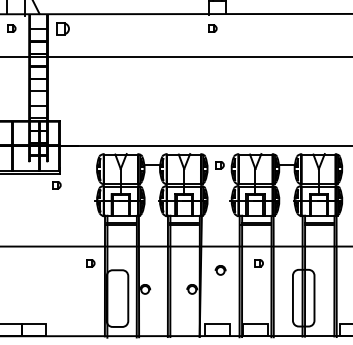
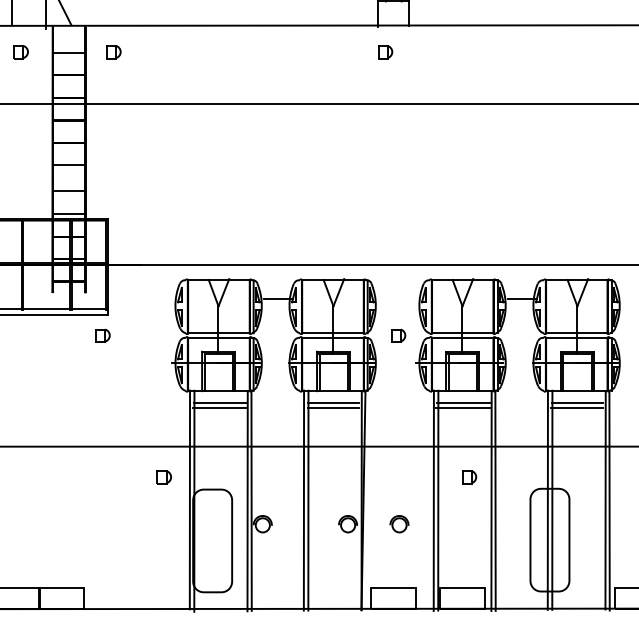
part: (62, 28) -> (113, 51), size x0.62
part: (219, 165) -> (397, 336), moved
part: (220, 270) -> (399, 524), moved

